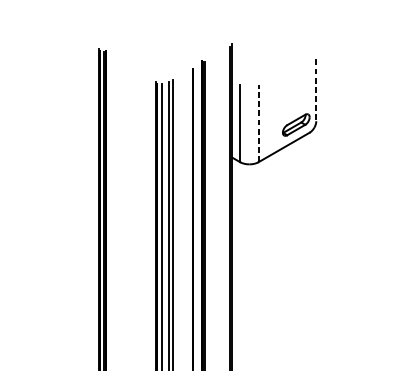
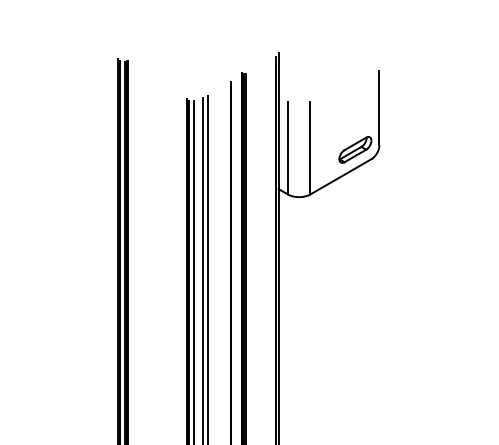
line: (316, 90) -> (379, 108), dashed -> solid
line: (258, 122) -> (310, 147), dashed -> solid

